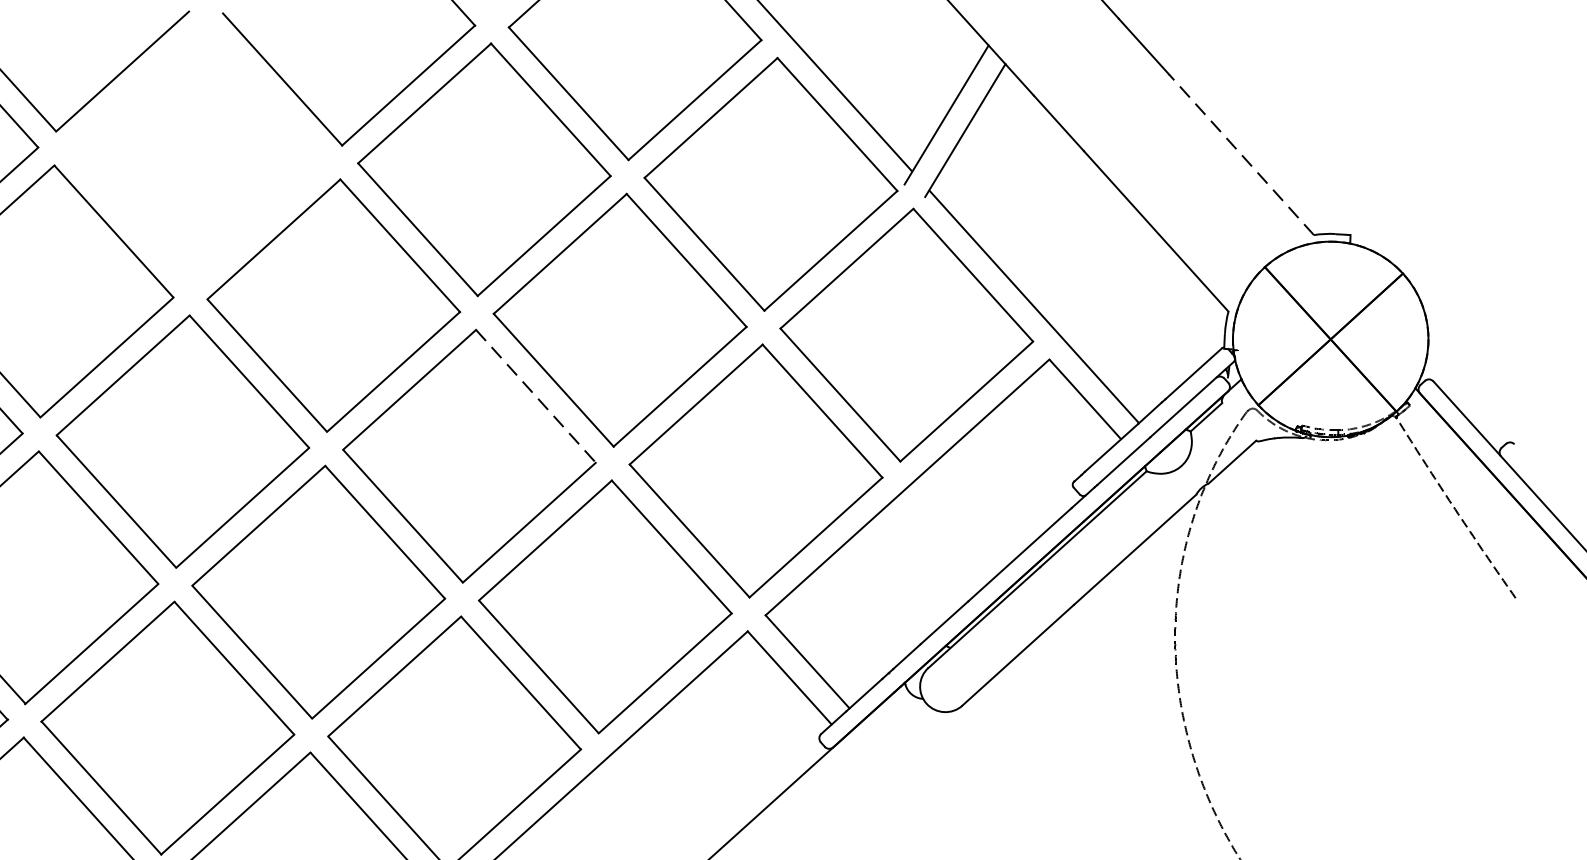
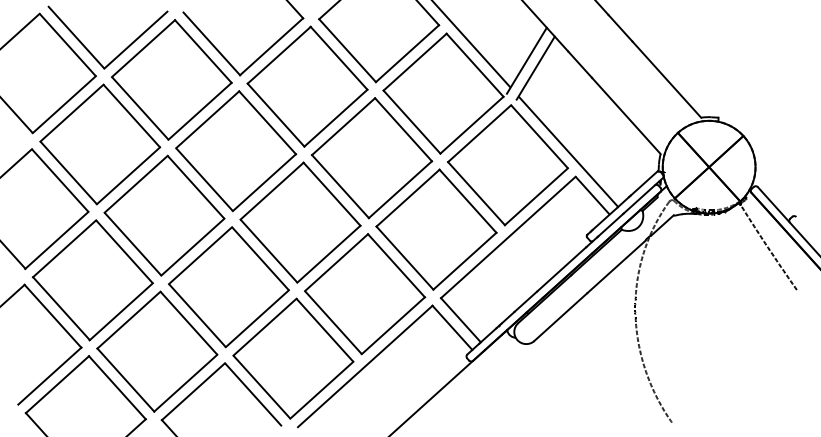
part: (197, 154) -> (171, 79), added
line: (1240, 154) -> (666, 79), dashed -> solid
line: (536, 396) -> (332, 194), dashed -> solid

